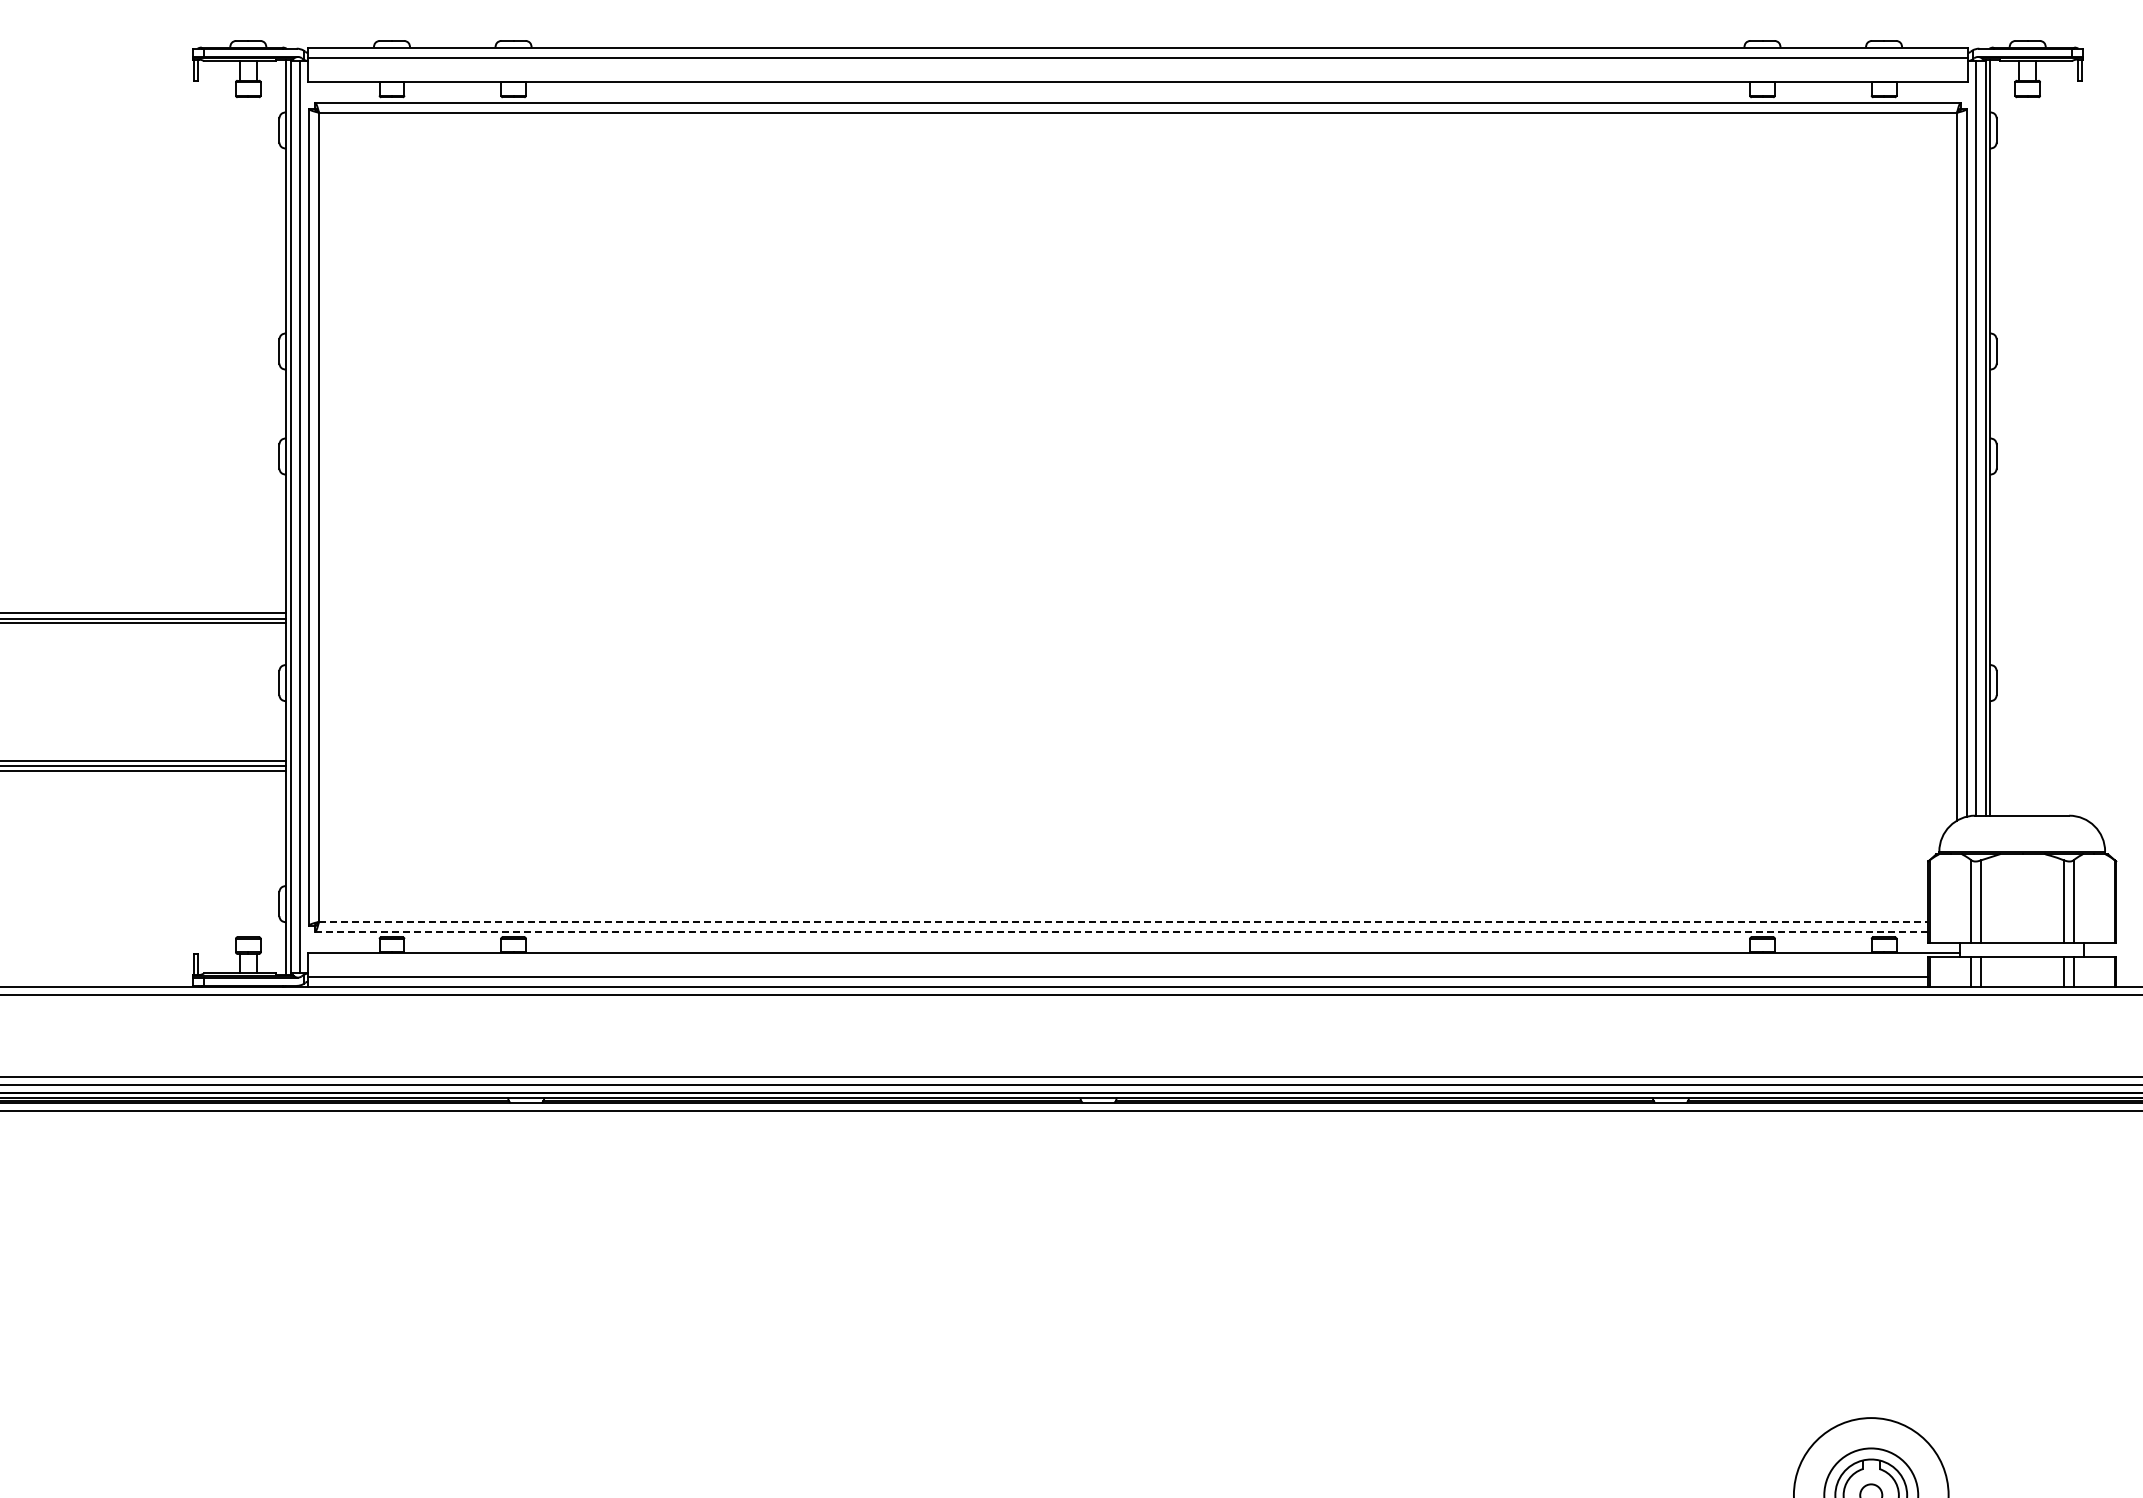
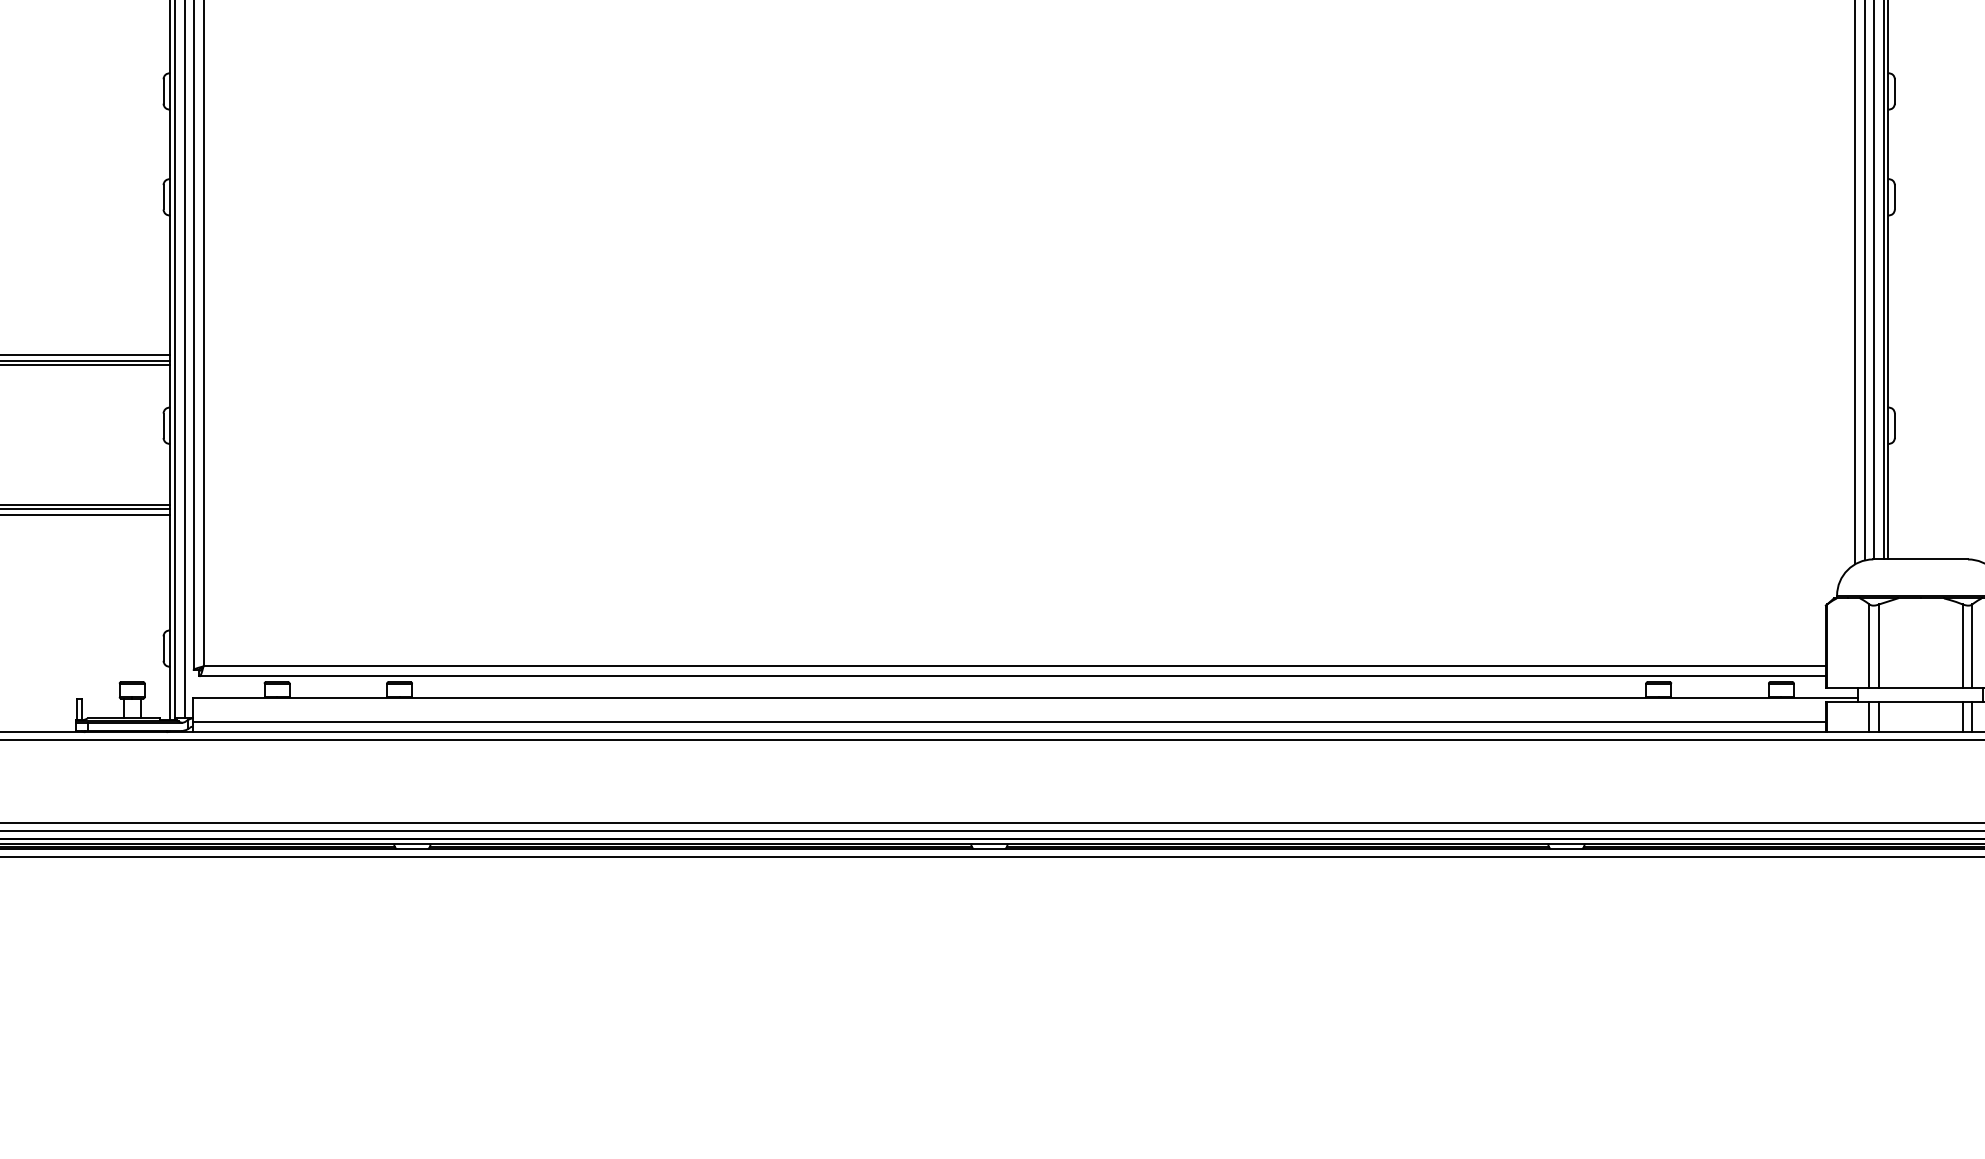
line: (1123, 921) -> (1014, 666), dashed -> solid
line: (1121, 931) -> (1012, 676), dashed -> solid

